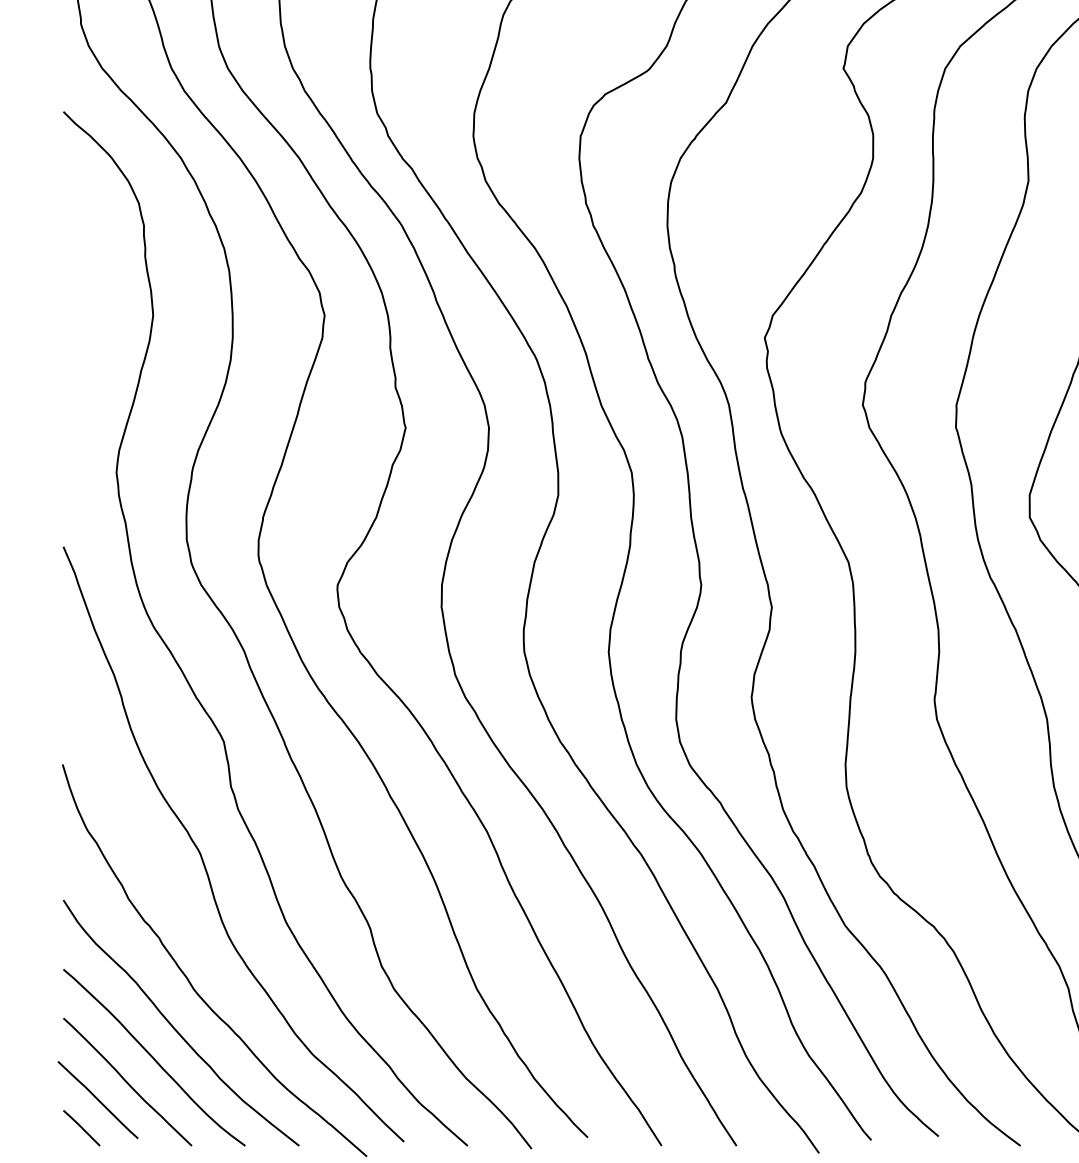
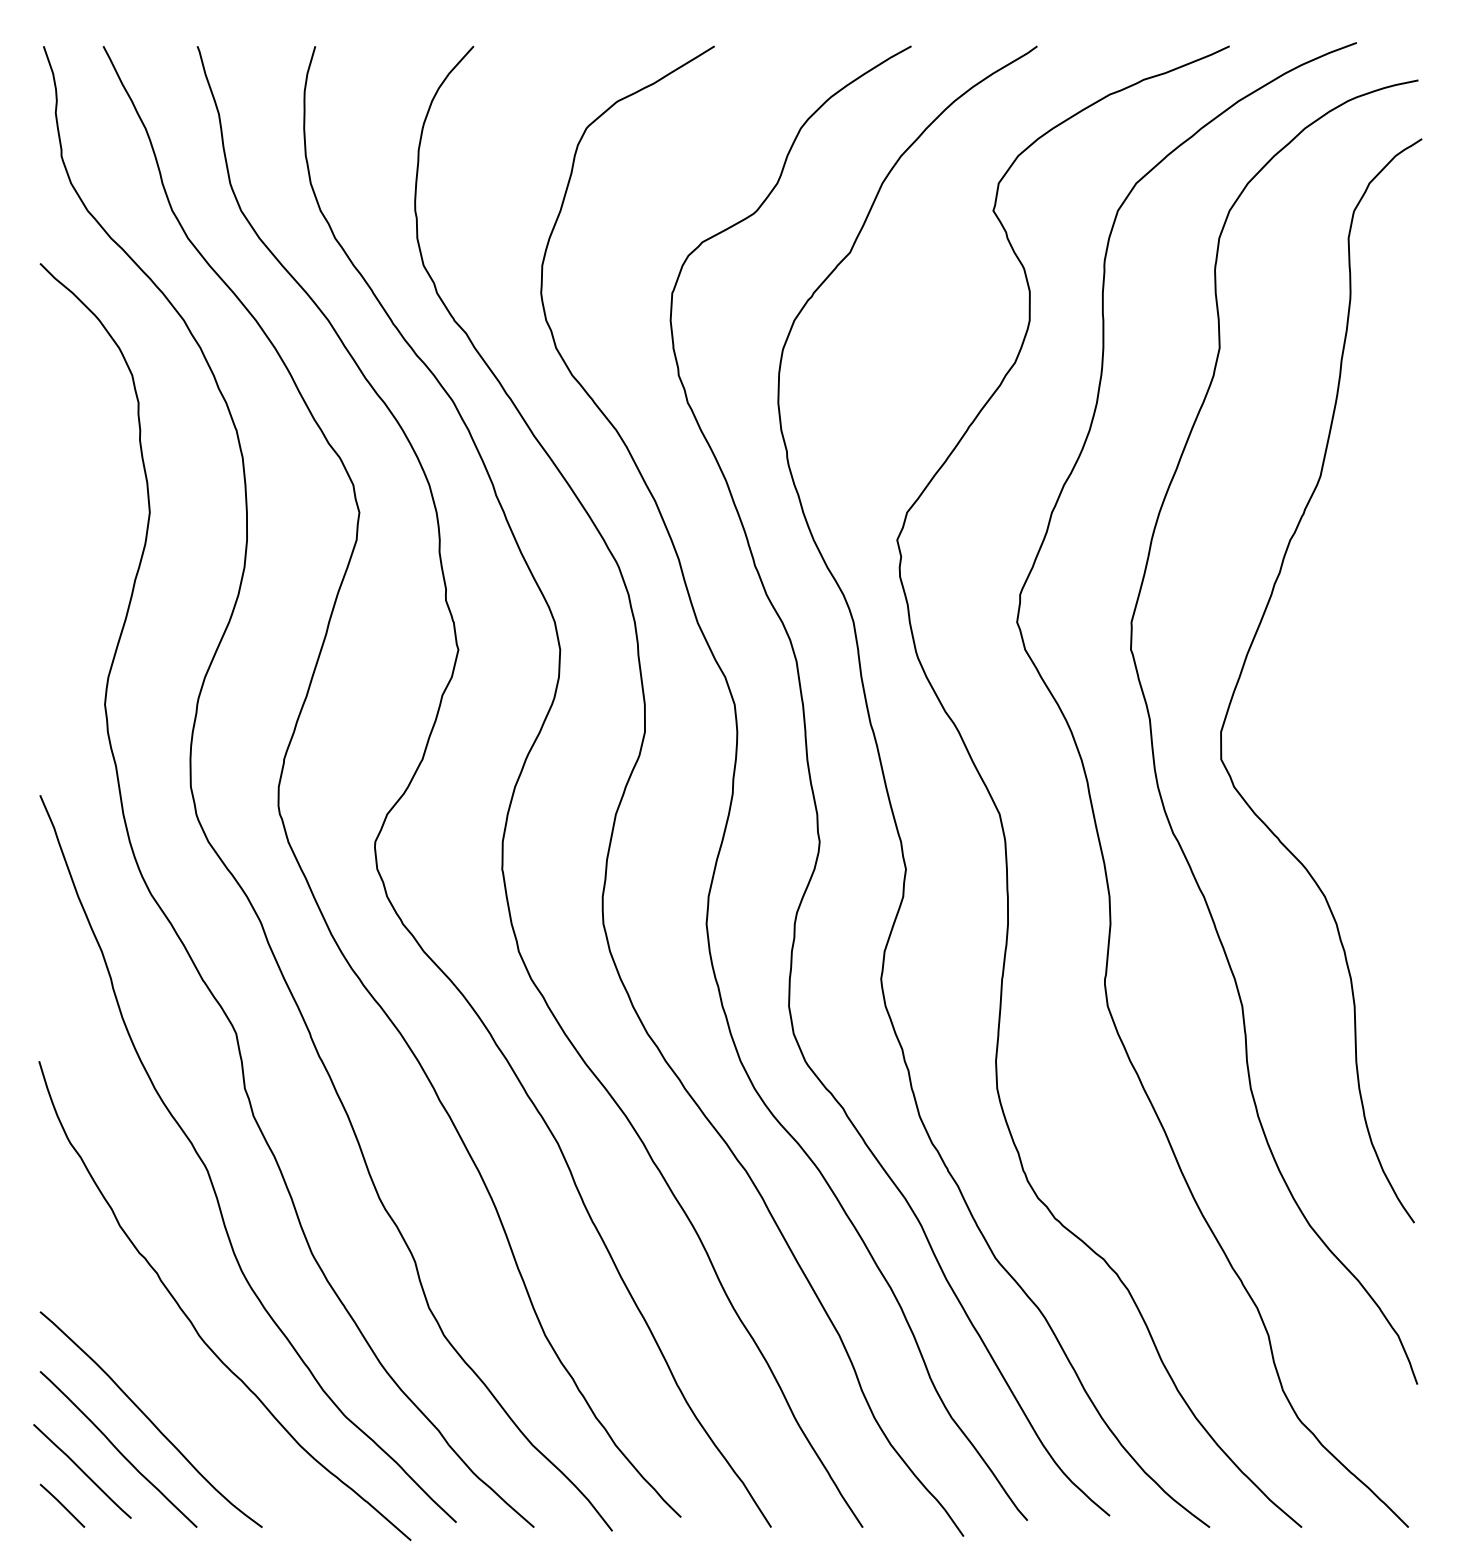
curve: (175, 1028) -> (176, 1383), removed

